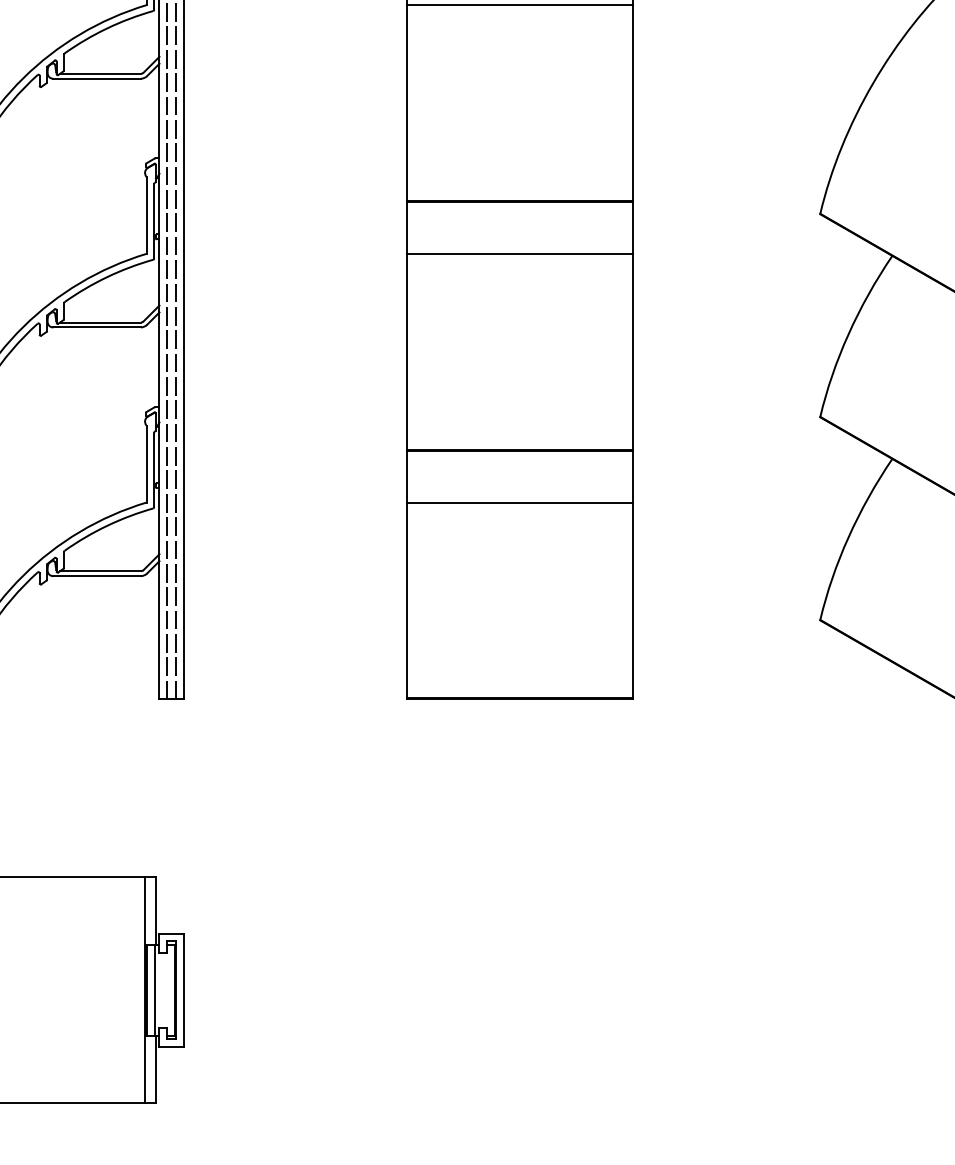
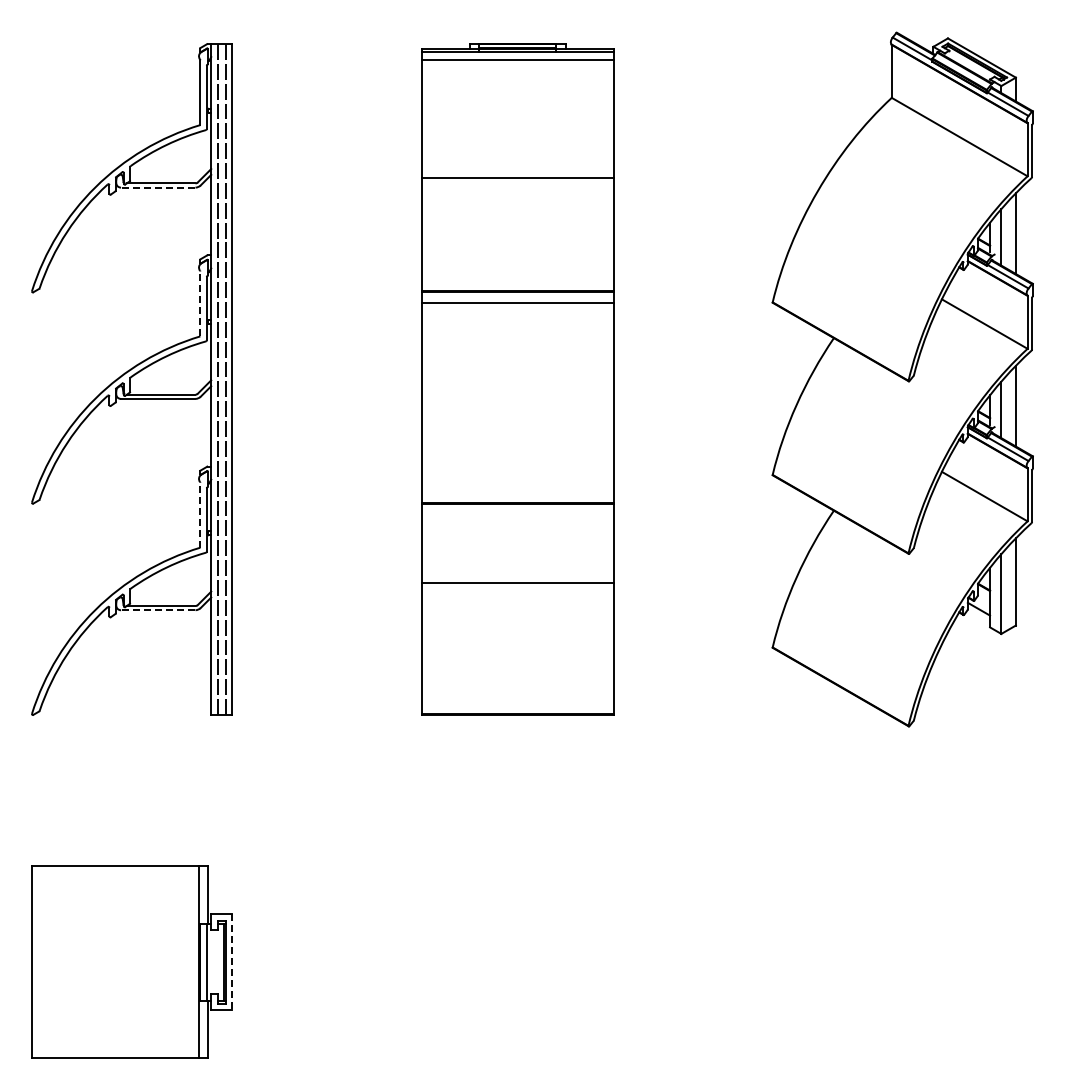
line: (519, 5) -> (517, 178), moved
line: (96, 78) -> (157, 187), solid -> dashed
line: (146, 215) -> (200, 303), solid -> dashed
line: (519, 253) -> (517, 303), moved
line: (146, 463) -> (200, 514), solid -> dashed
line: (519, 502) -> (517, 582), moved
line: (96, 576) -> (157, 610), solid -> dashed
line: (183, 990) -> (231, 962), solid -> dashed

